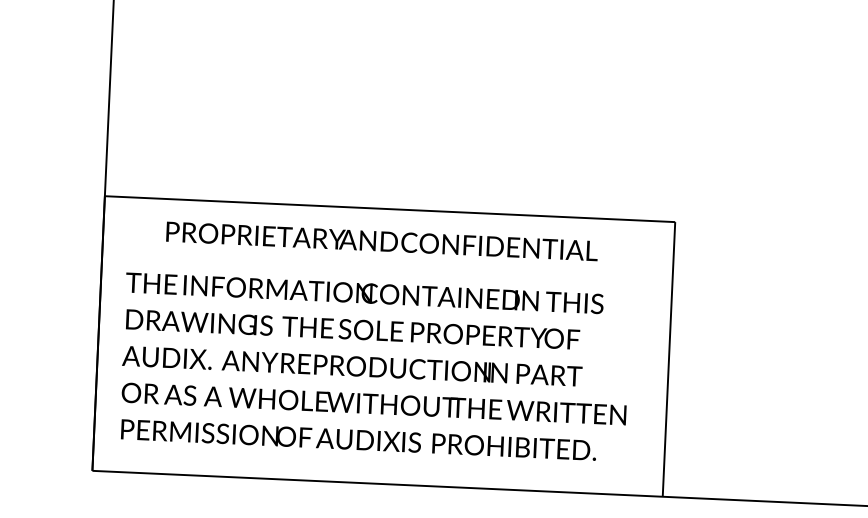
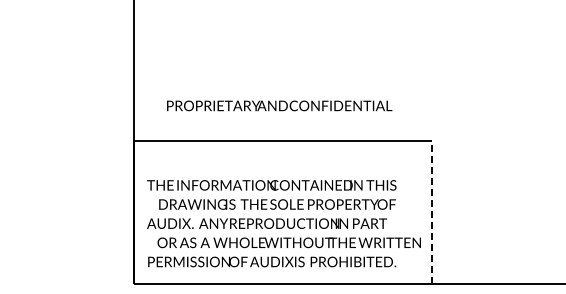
text: (381, 240) -> (279, 105), moved
text: (352, 329) -> (277, 204), moved
line: (668, 359) -> (431, 212), solid -> dashed
text: (372, 403) -> (288, 242), moved

